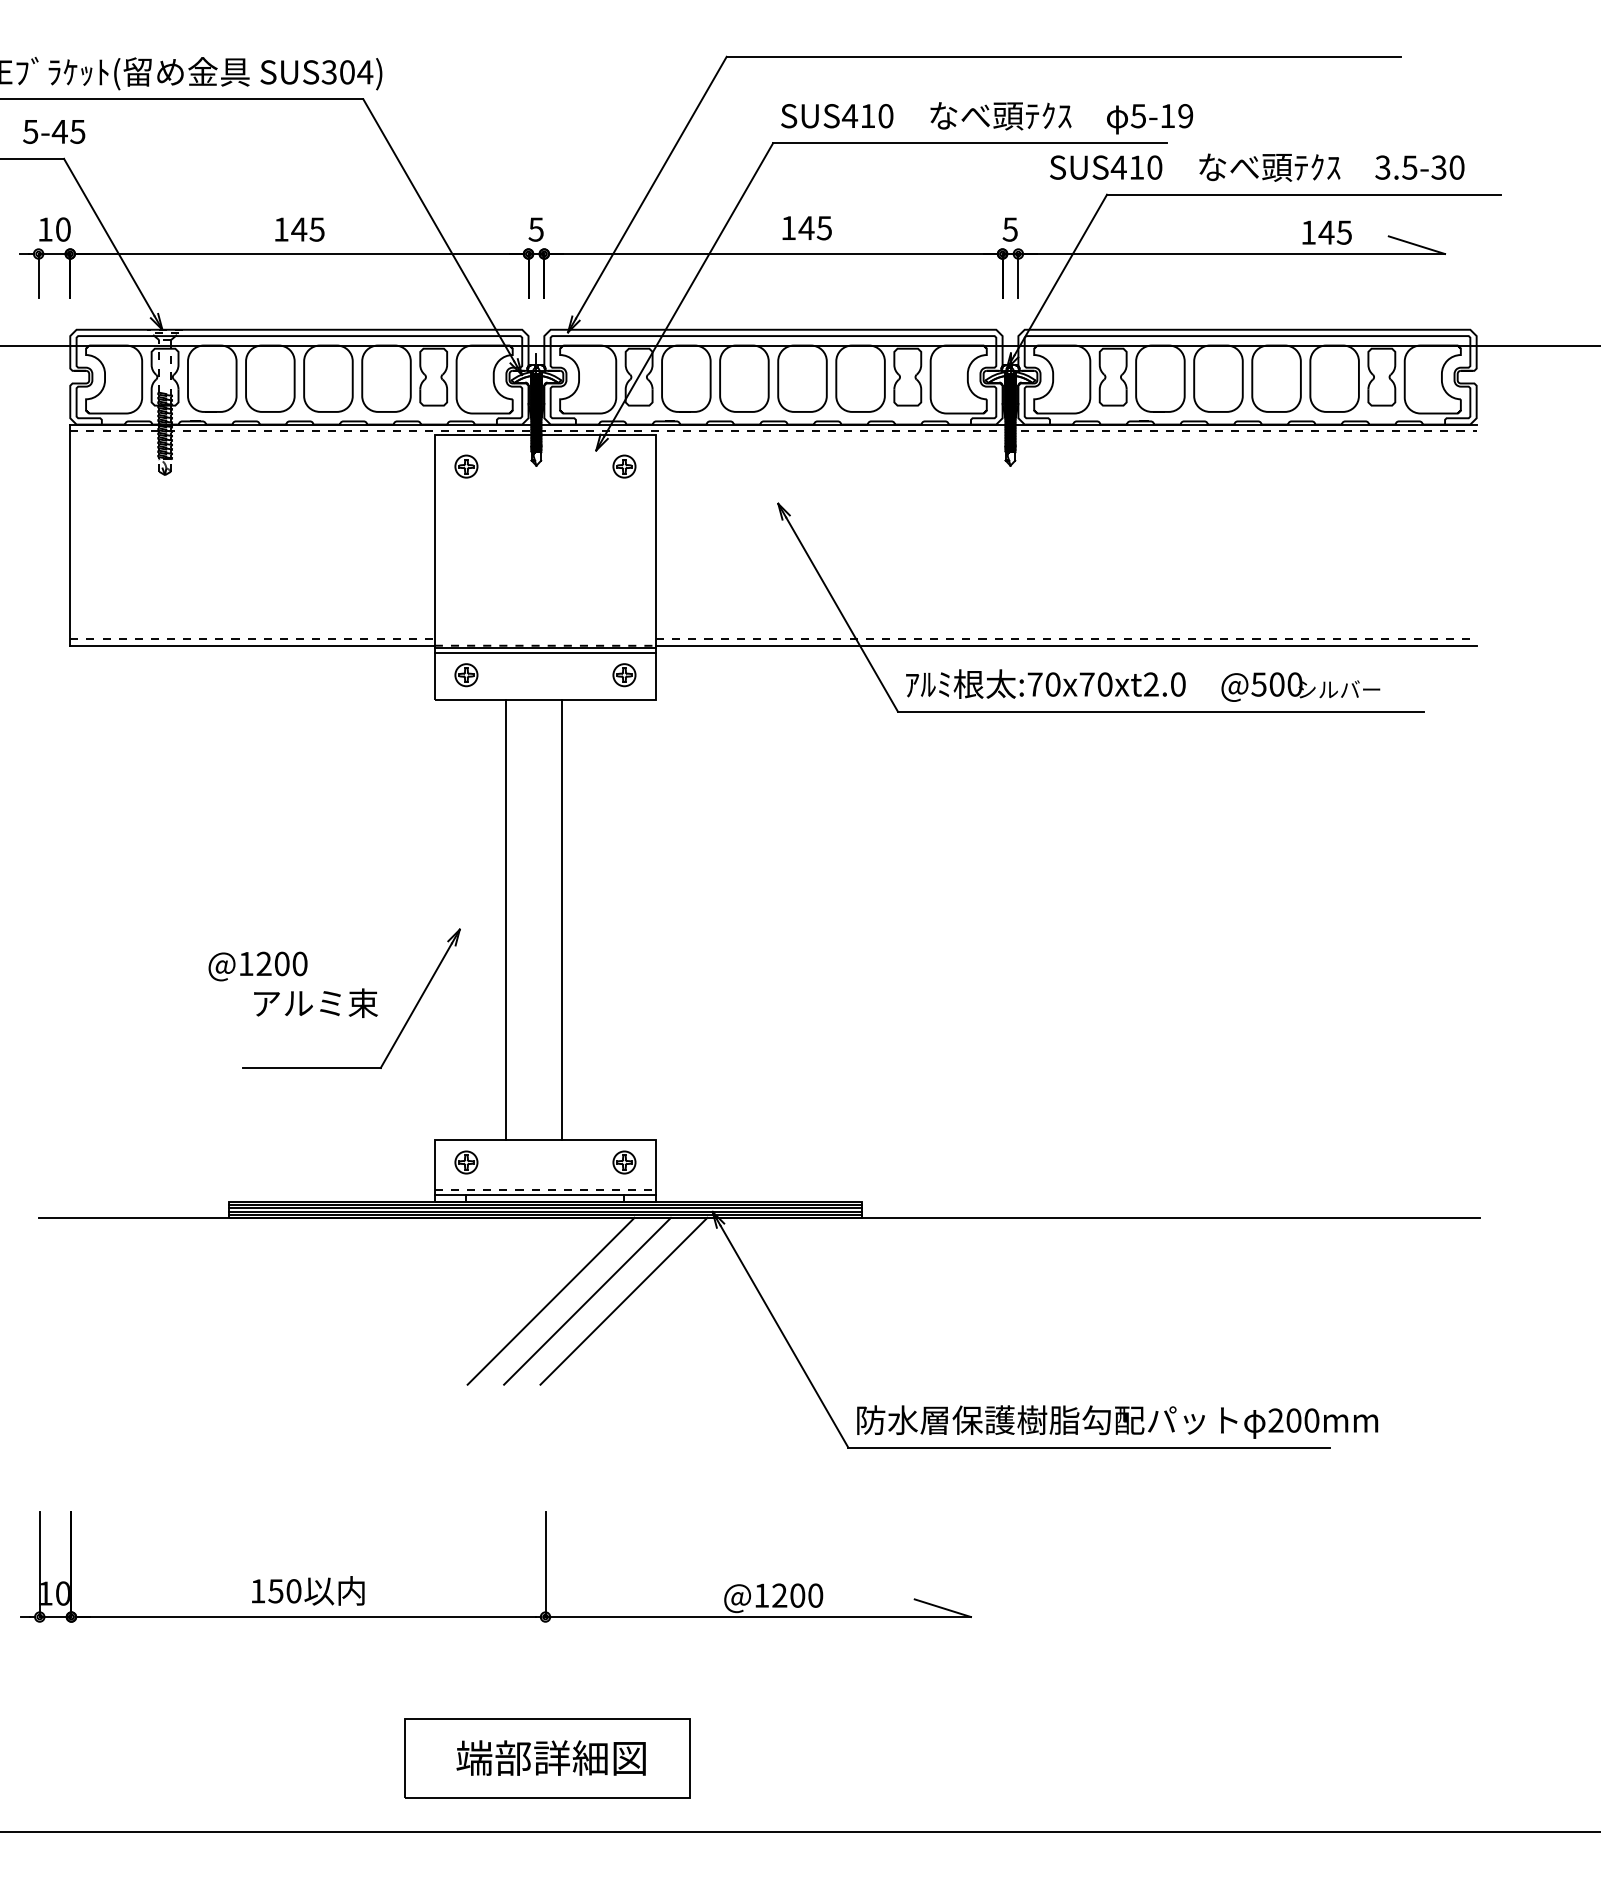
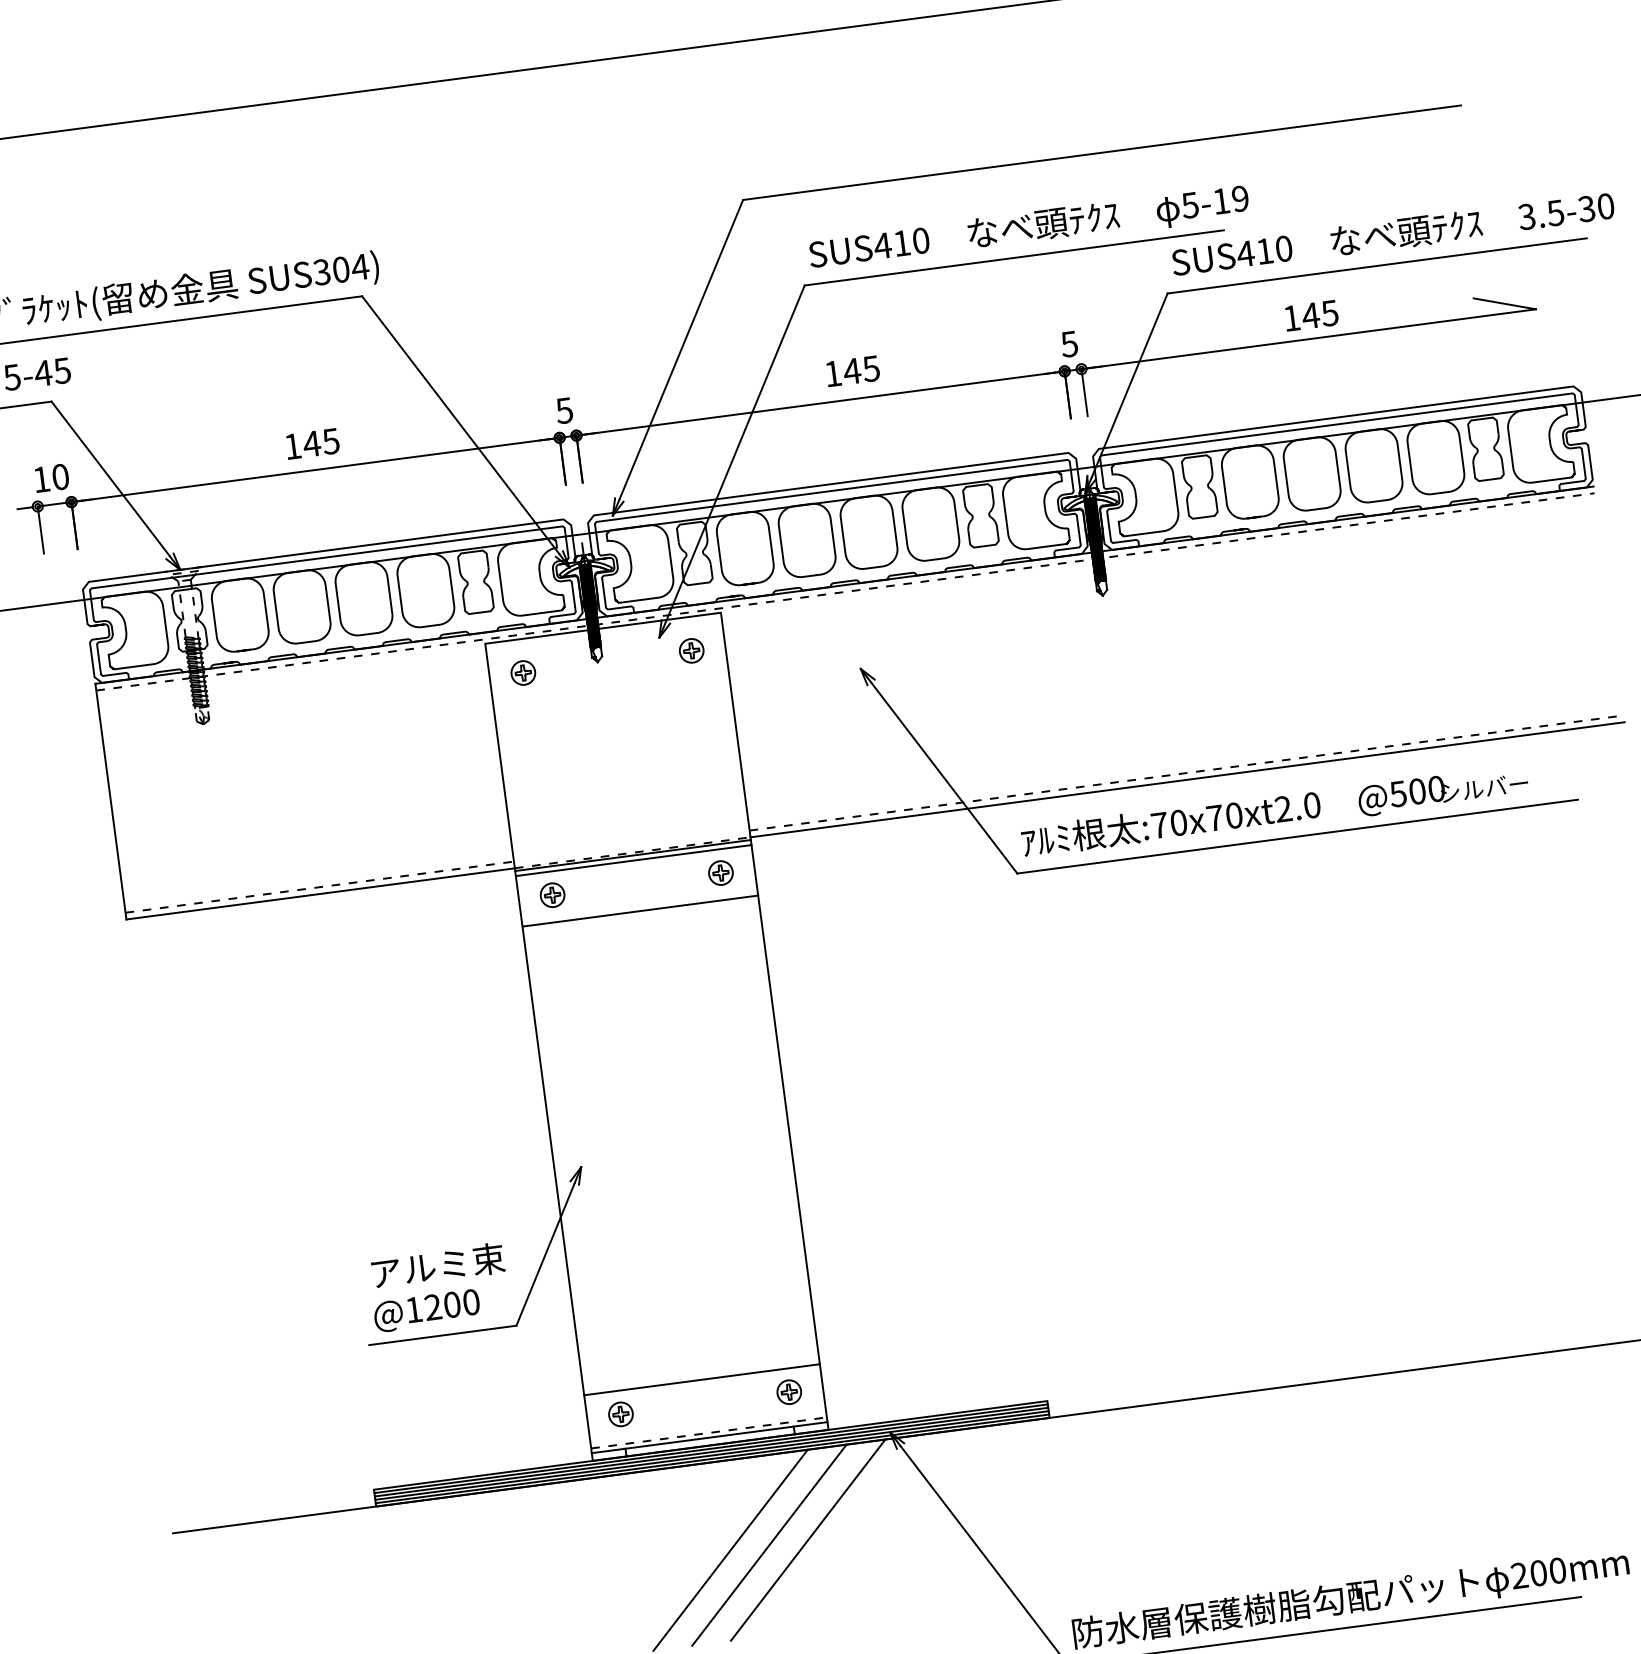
text: (1257, 167) -> (1393, 234), moved
text: (1326, 232) -> (1310, 315), moved
line: (505, 920) -> (552, 1161), moved
line: (562, 920) -> (789, 1129), moved
text: (257, 966) -> (426, 1311), moved

